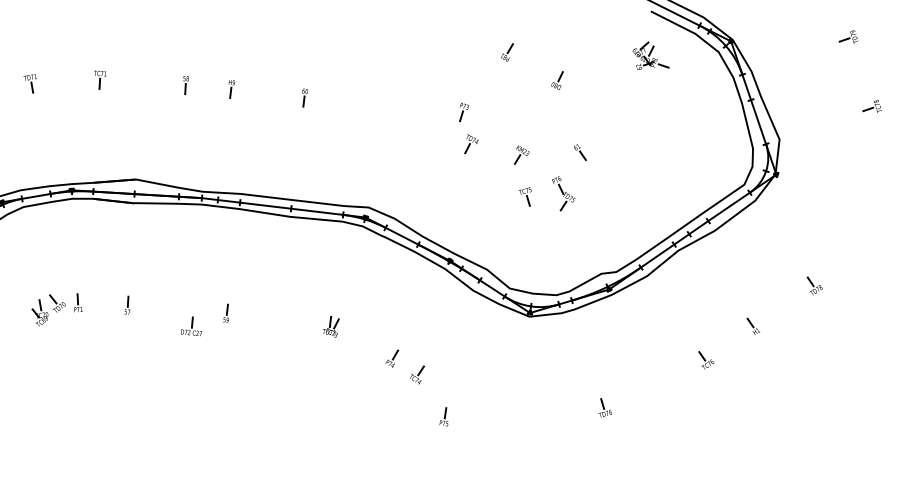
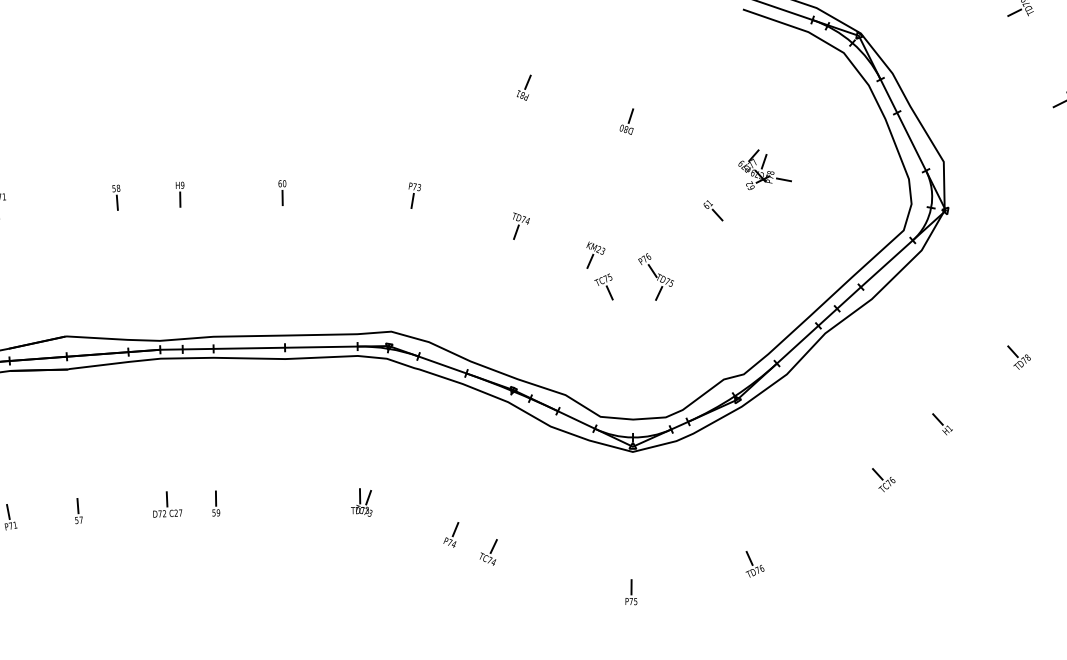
part: (507, 52) -> (524, 88), moved
part: (650, 55) -> (763, 167), moved
part: (463, 112) -> (414, 195), moved
part: (580, 152) -> (713, 211), moved
part: (521, 154) -> (594, 253), moved
part: (191, 325) -> (166, 503), moved
part: (443, 416) -> (629, 592), moved

